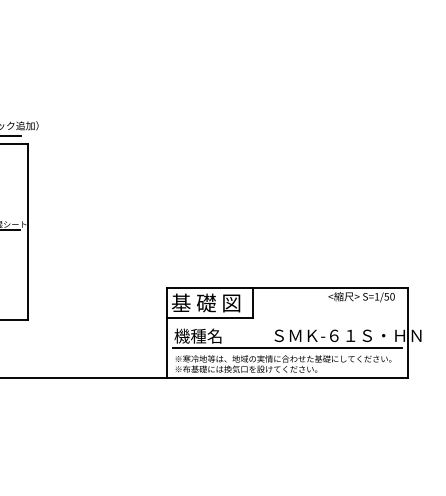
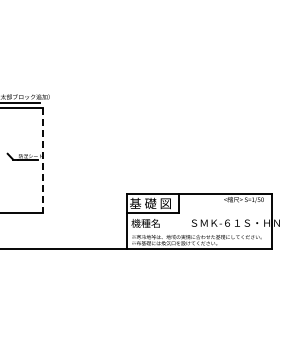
line: (28, 231) -> (43, 160), solid -> dashed
line: (287, 347) -> (199, 230), removed

